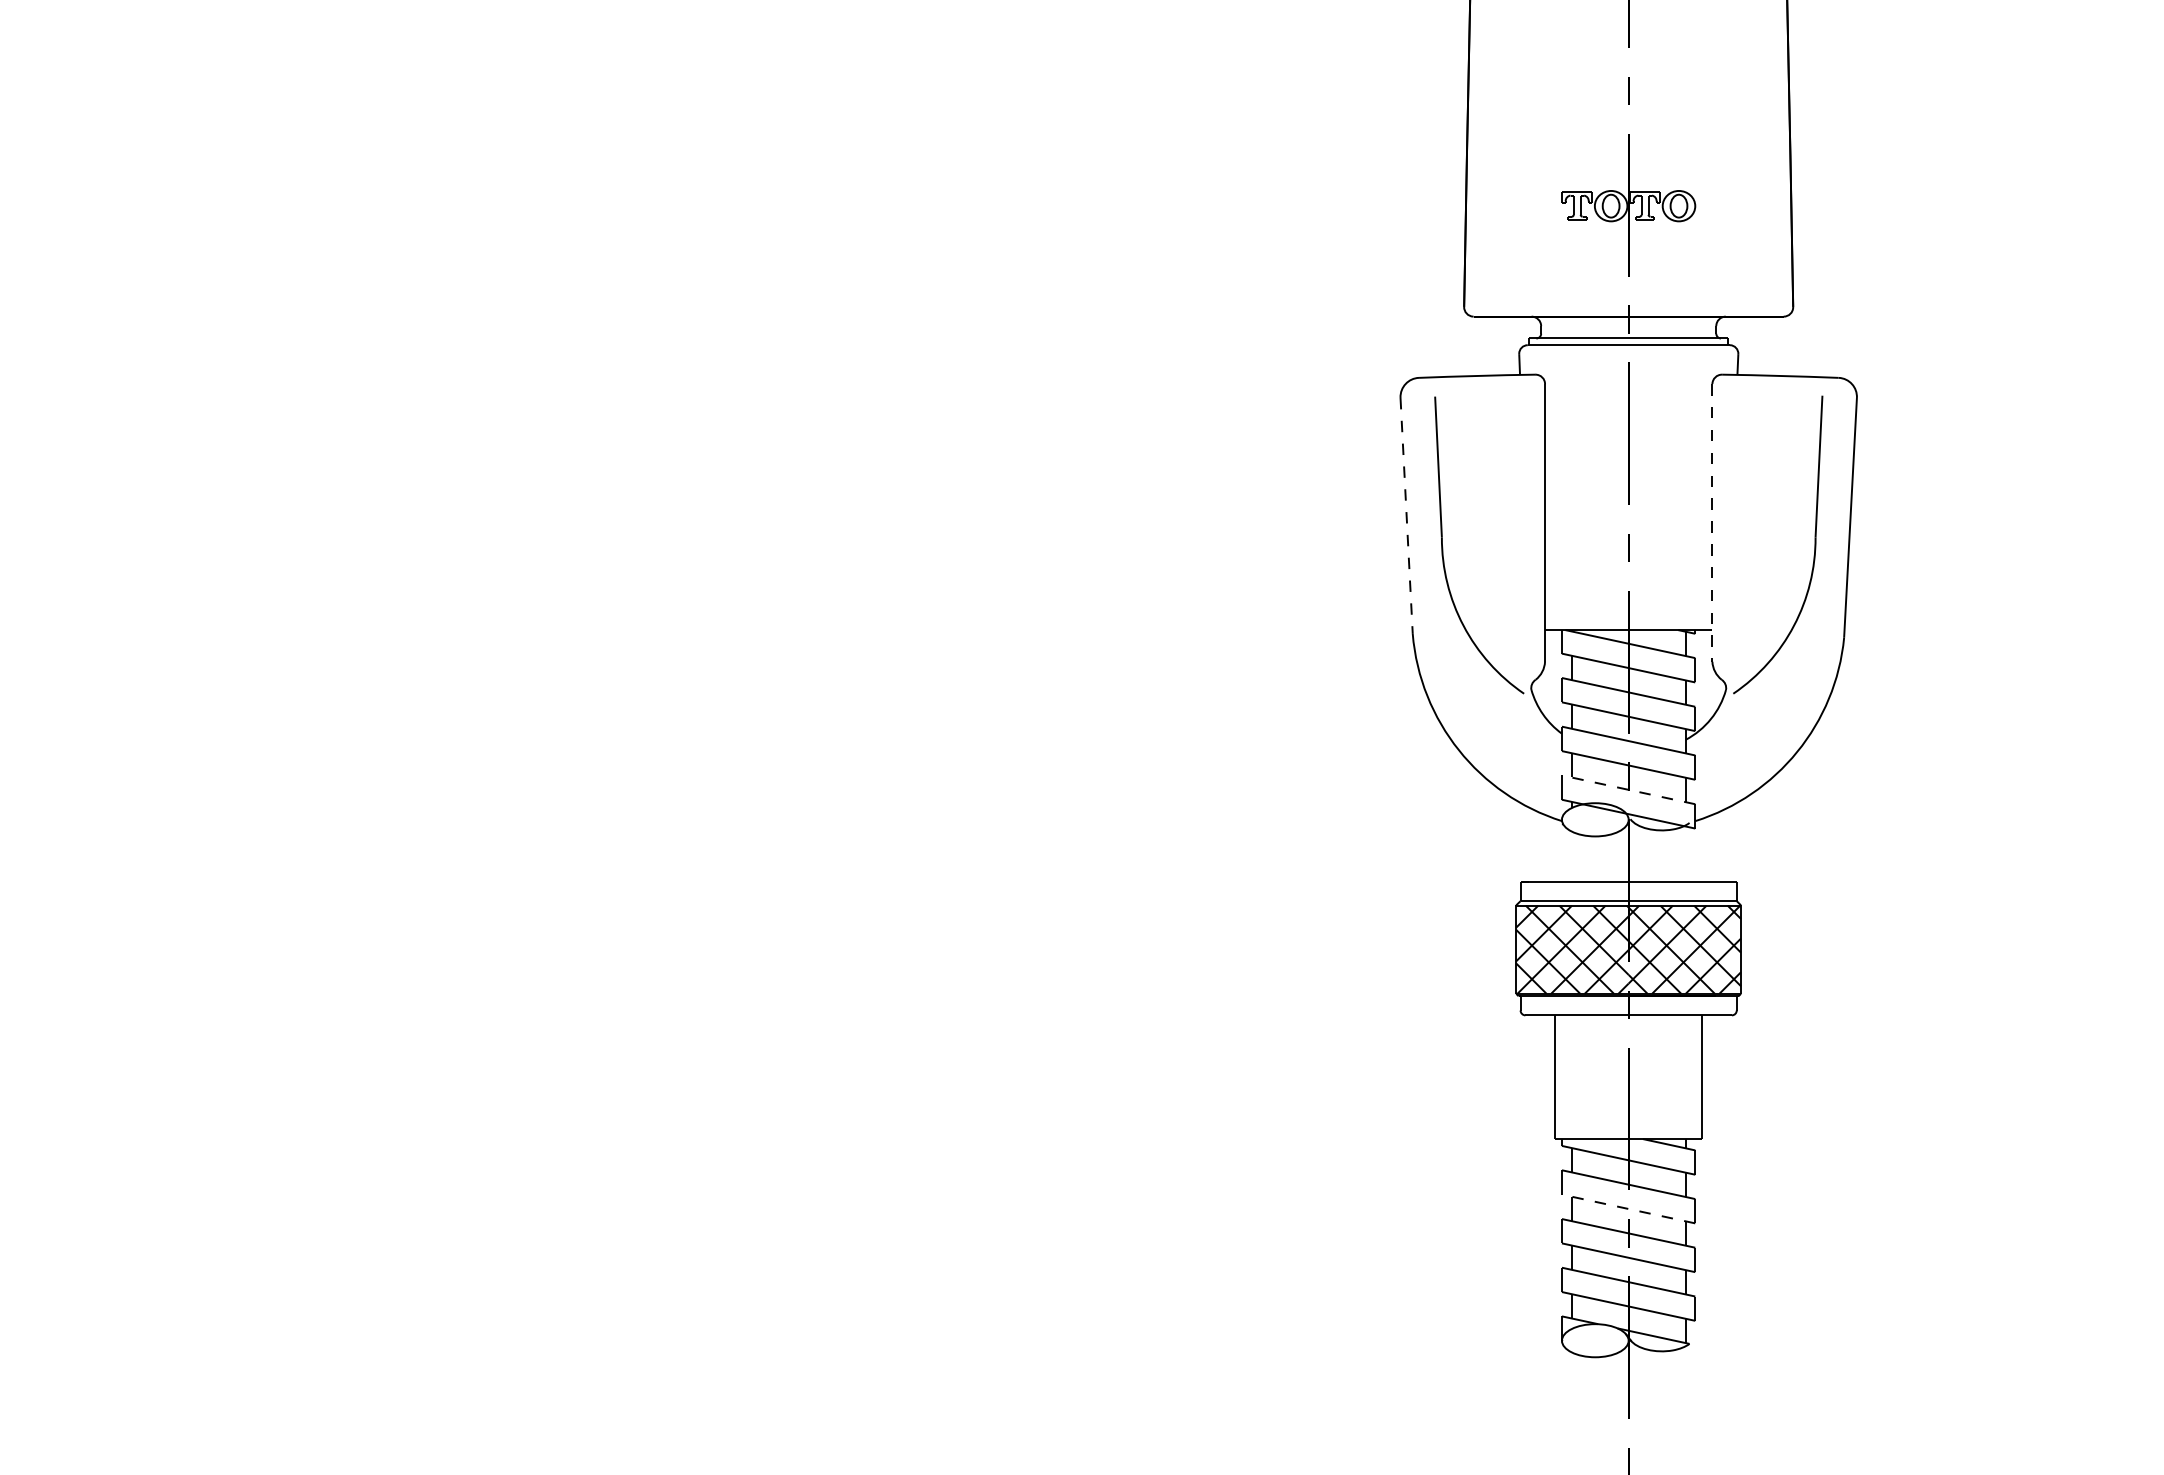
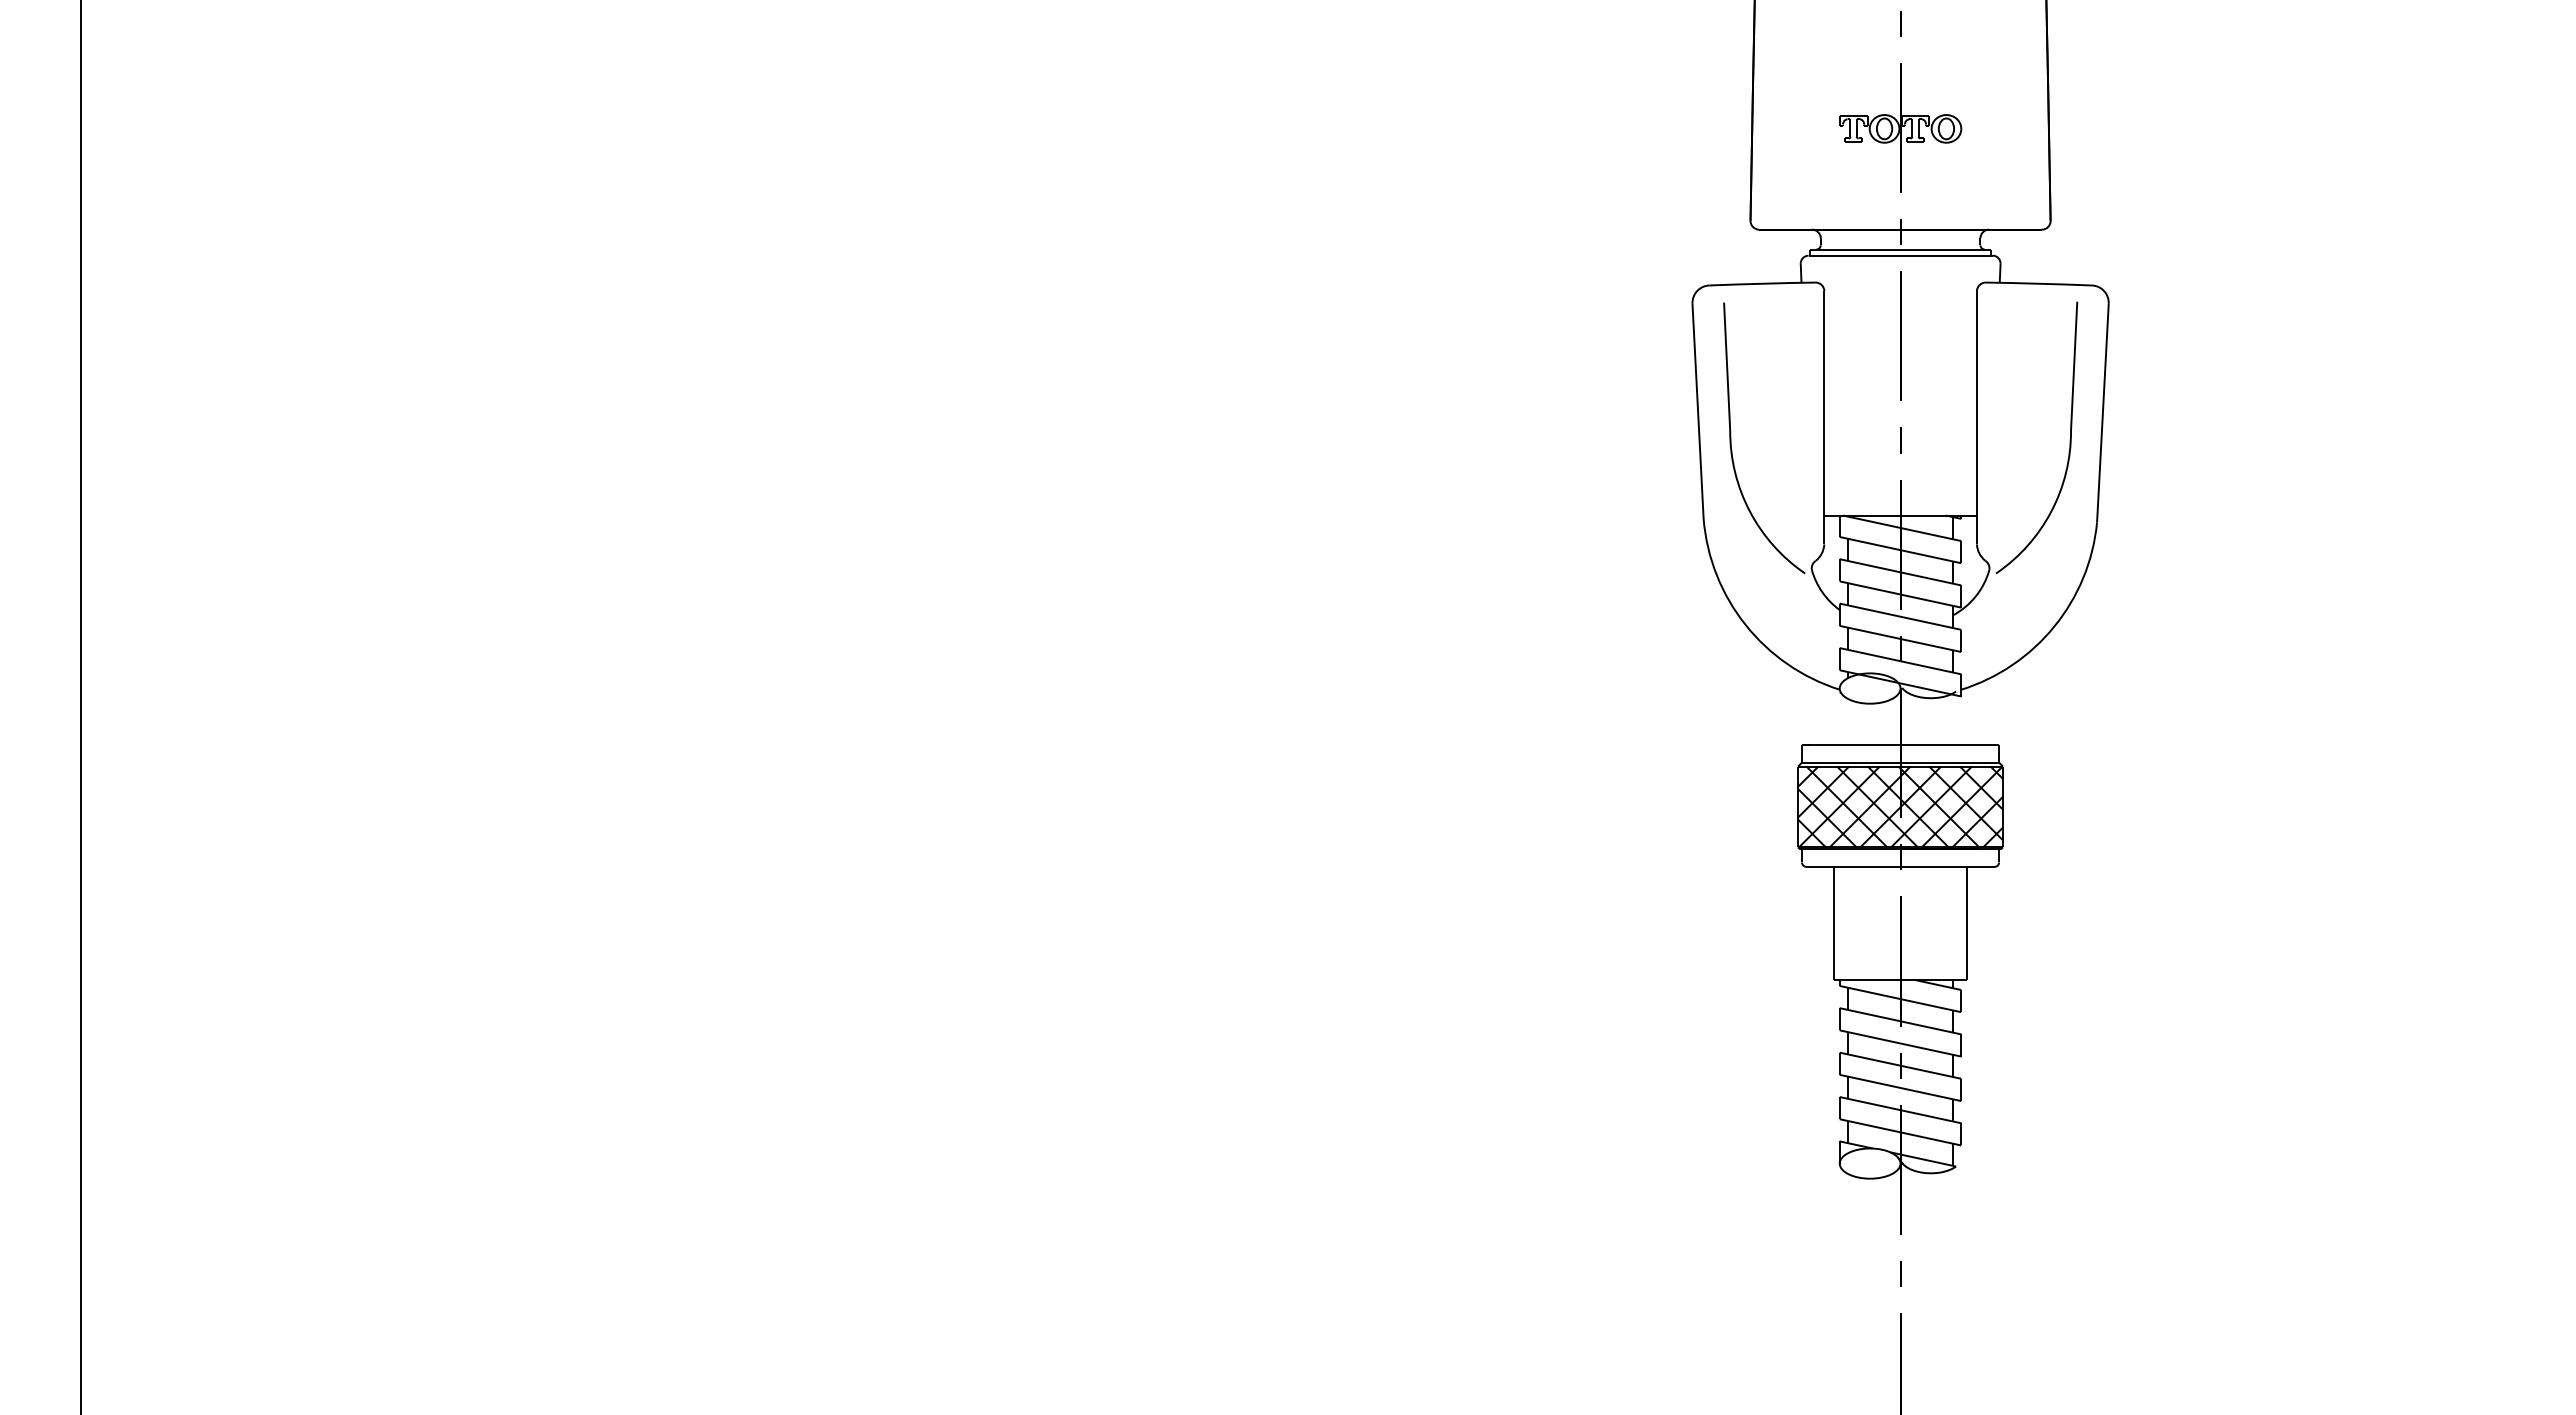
line: (1407, 516) -> (1698, 411), dashed -> solid
line: (1711, 522) -> (1976, 417), dashed -> solid
line: (1628, 790) -> (1900, 661), dashed -> solid
line: (1628, 1209) -> (1900, 1043), dashed -> solid

